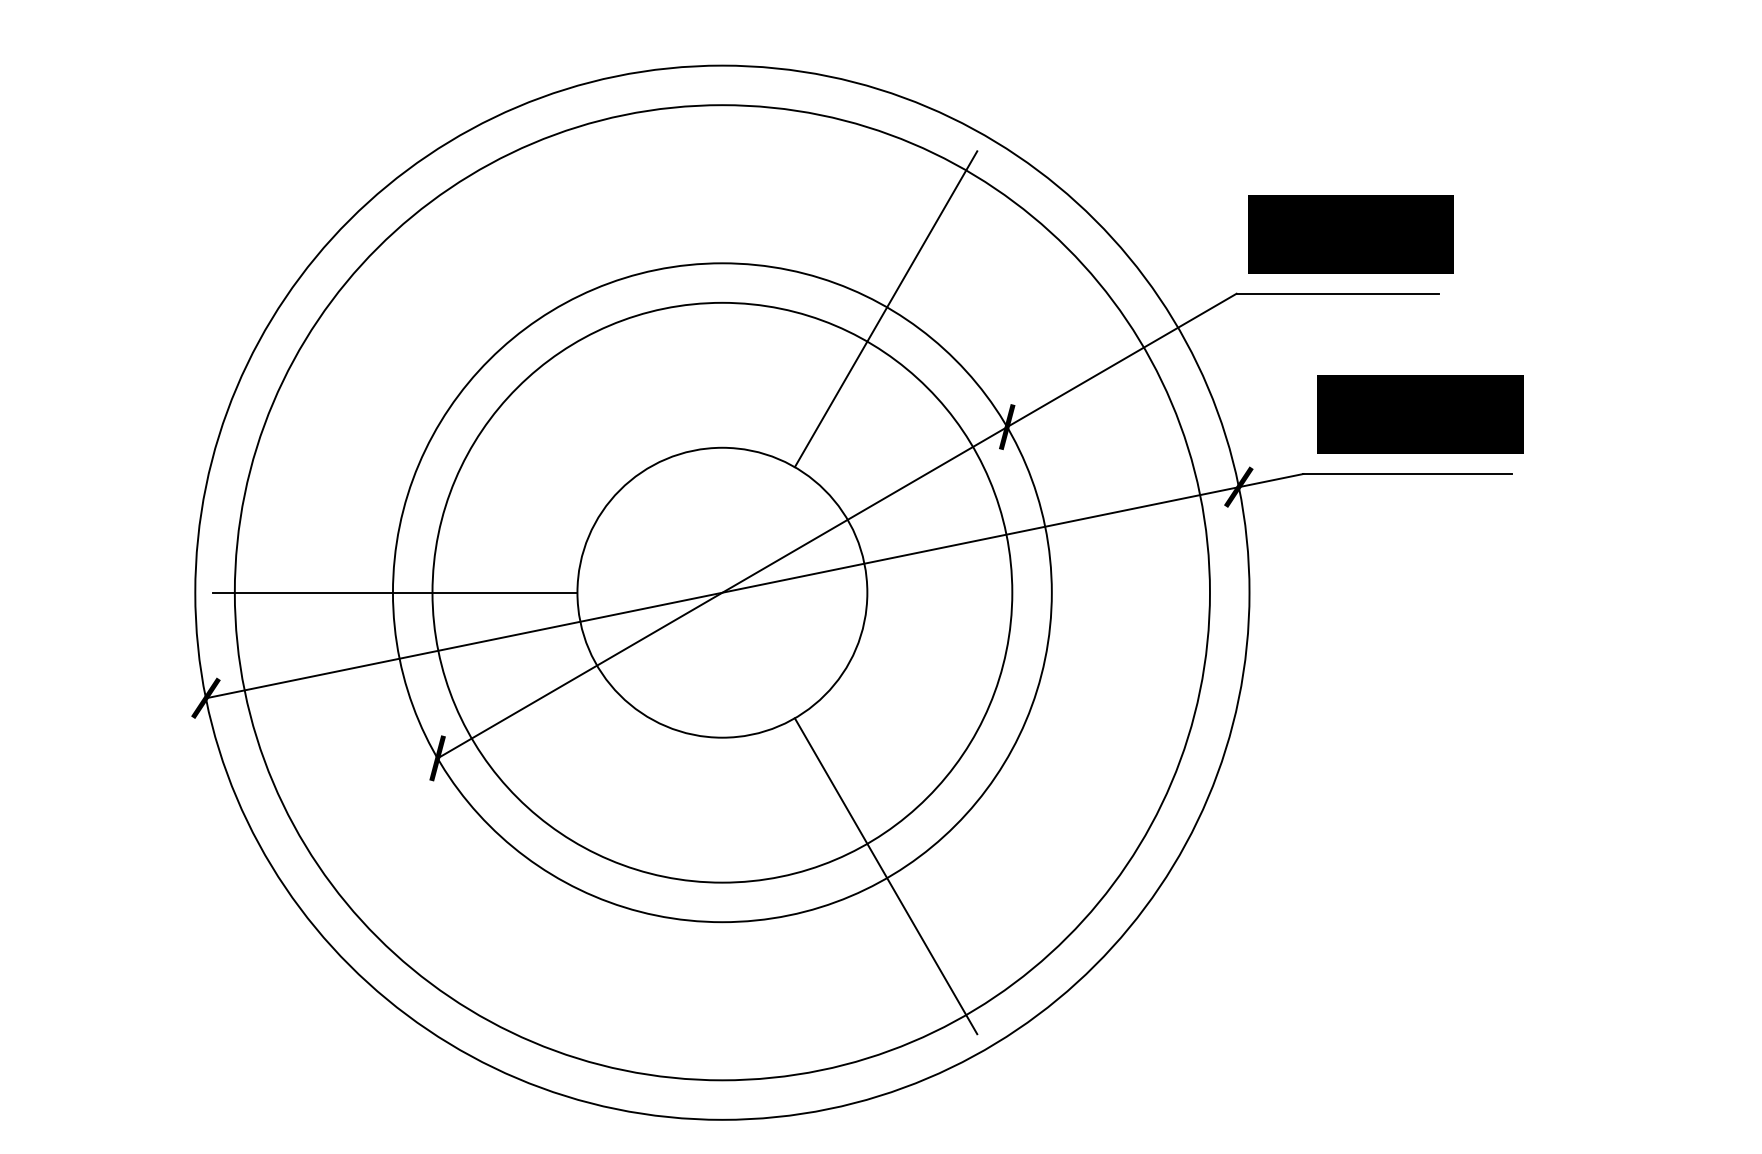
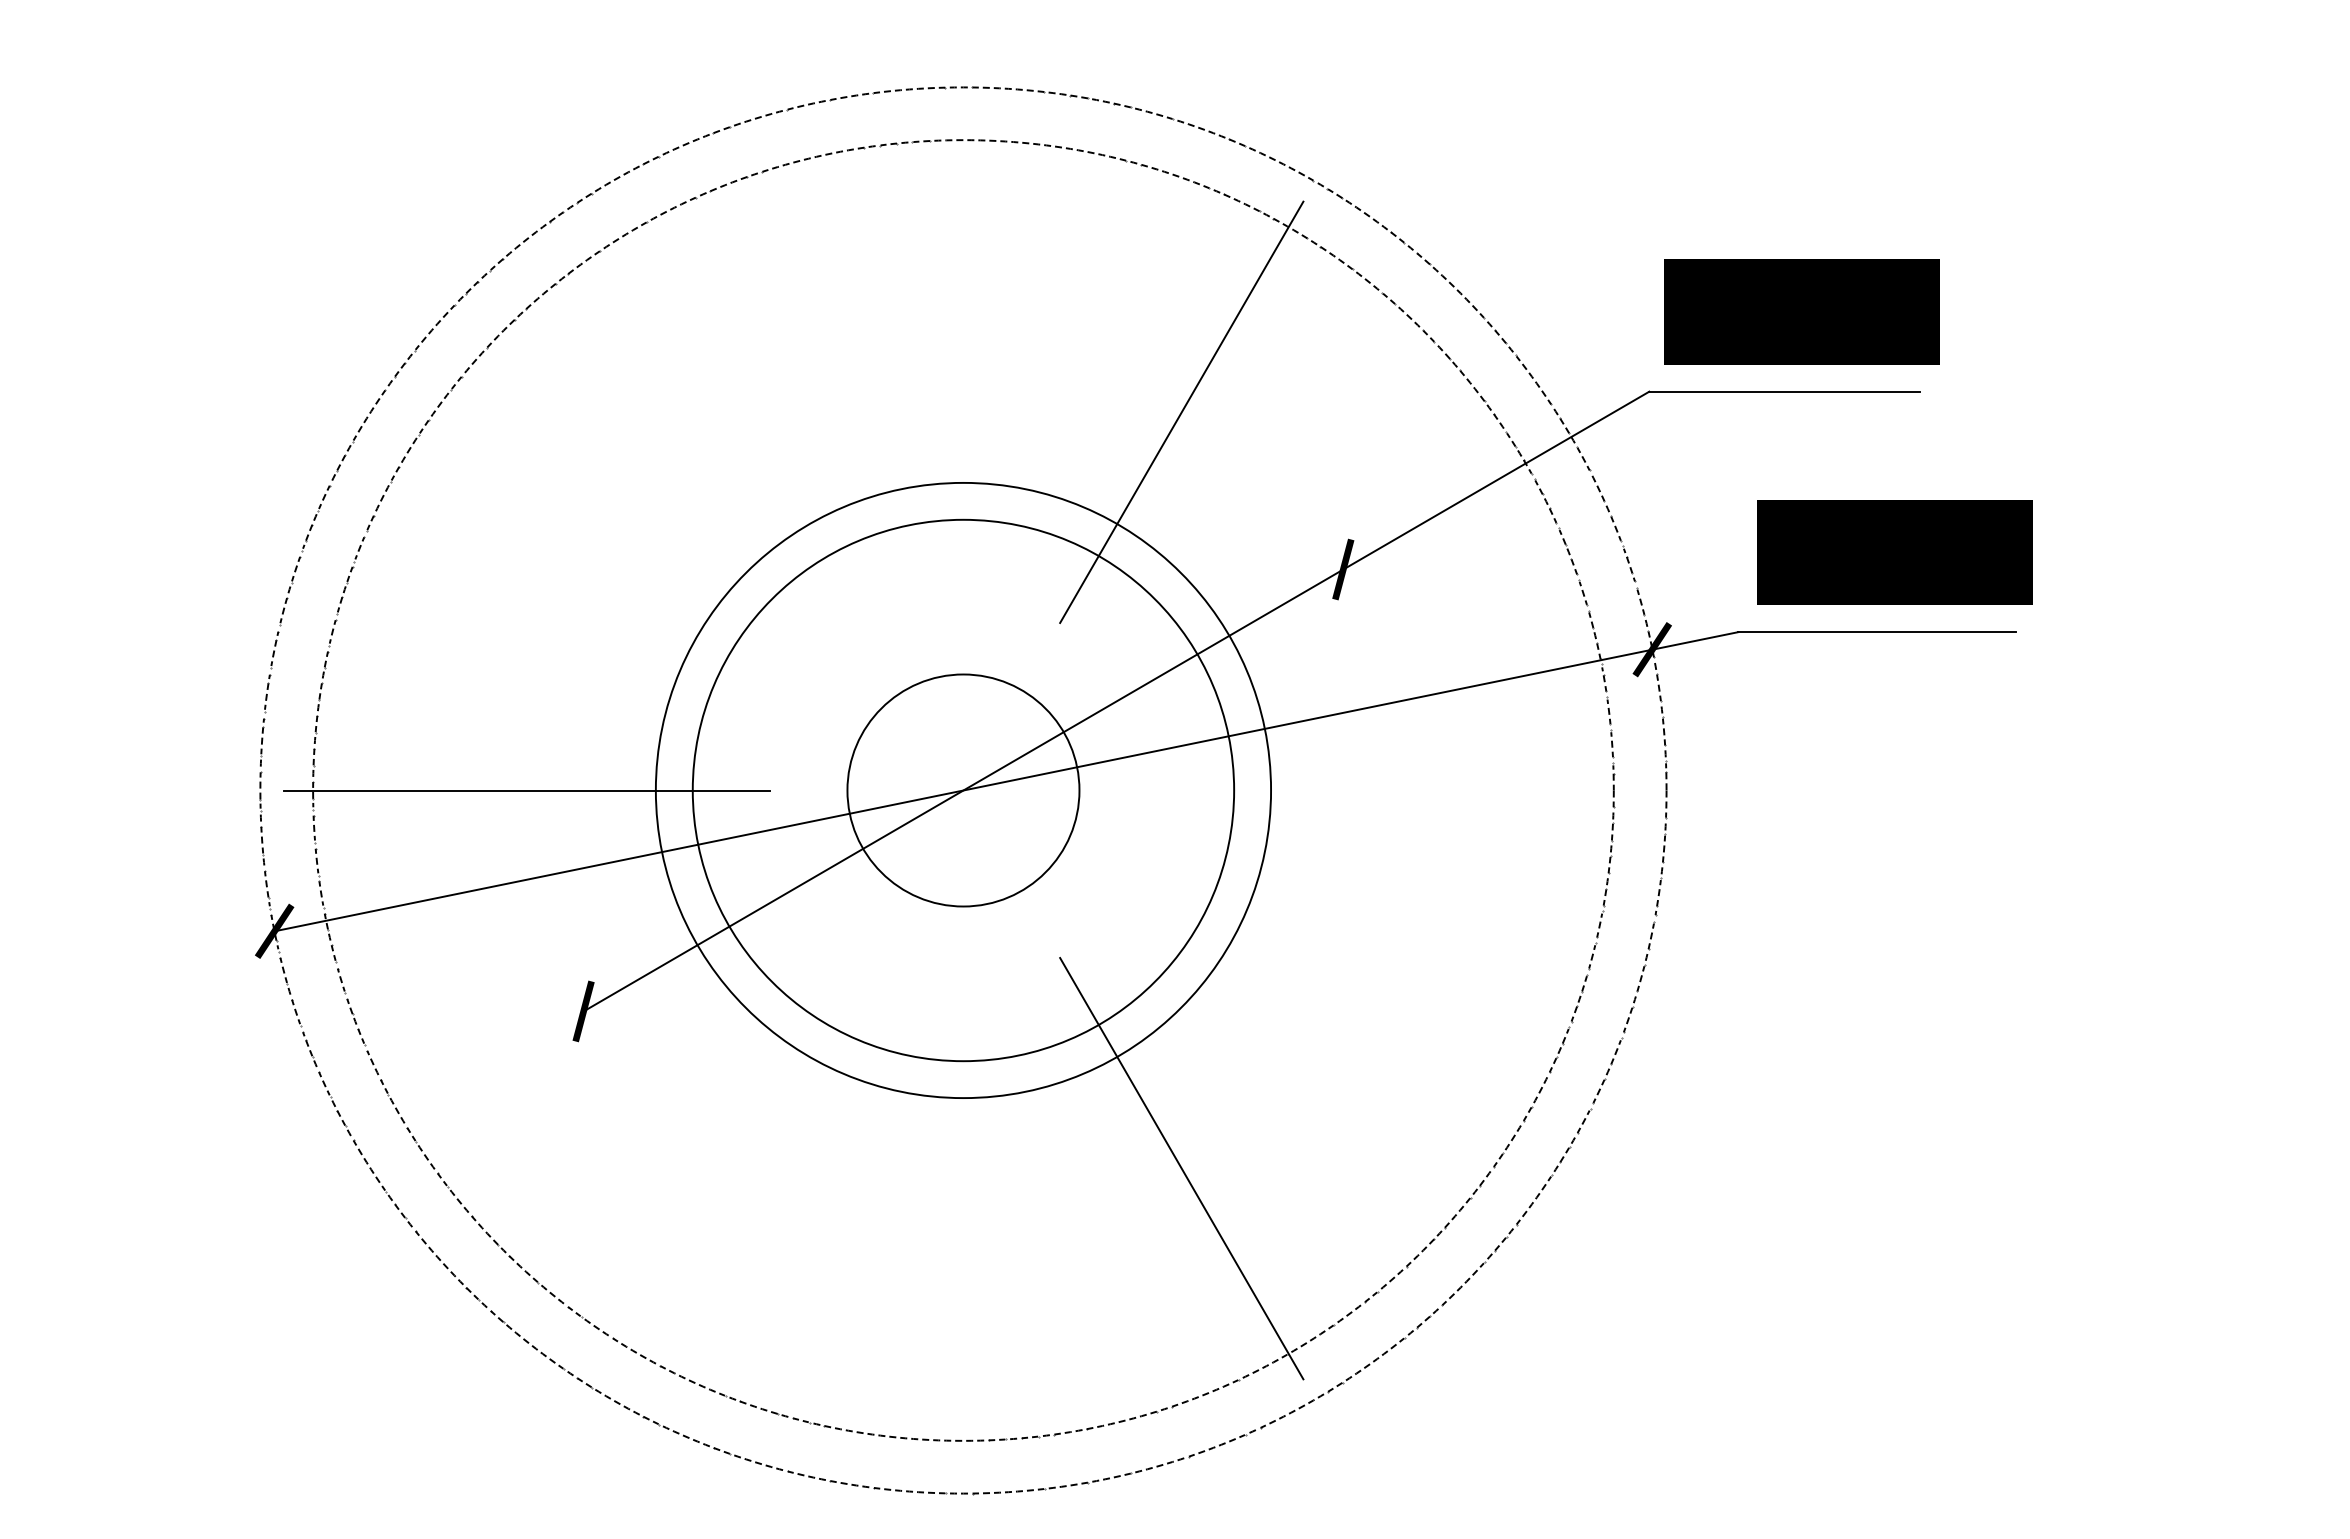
circle: (722, 592) -> (963, 790), size x0.6
circle: (722, 592) -> (963, 790), size x0.7
circle: (722, 592) -> (963, 790), size x0.7
circle: (722, 592) -> (963, 790), solid -> dashed
circle: (722, 592) -> (963, 790), solid -> dashed

